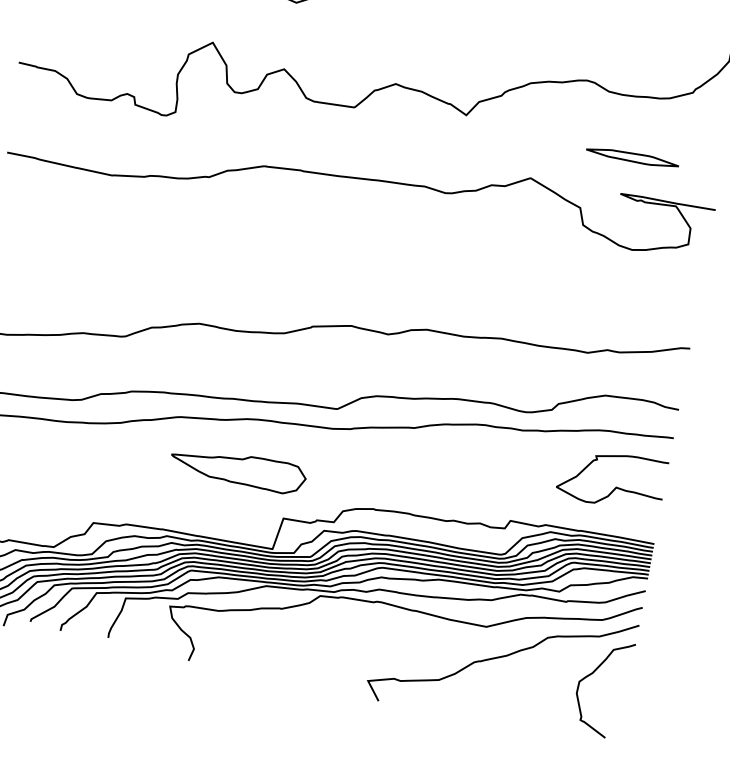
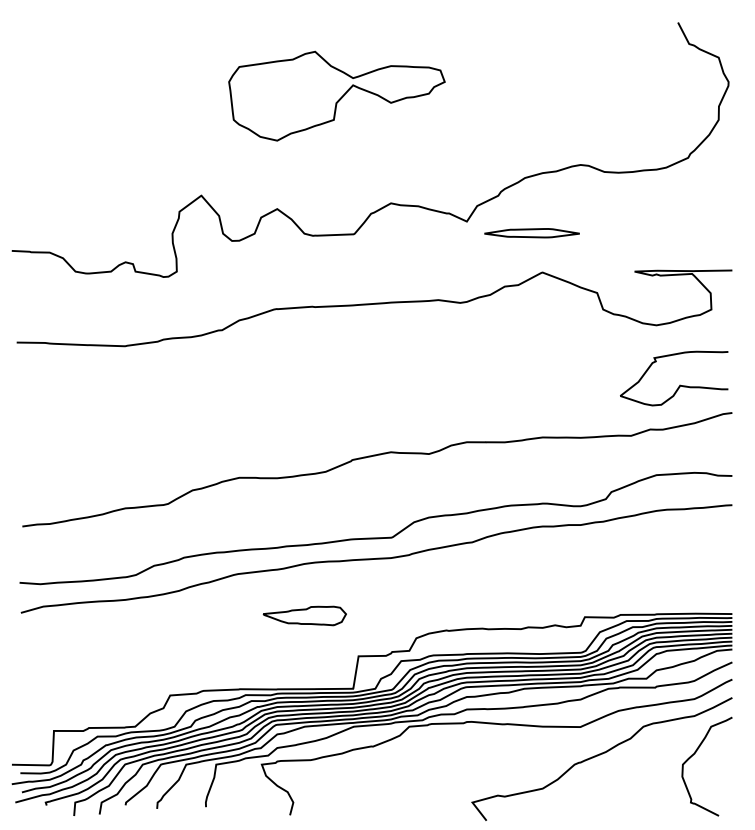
part: (632, 157) -> (531, 233), moved
part: (238, 469) -> (304, 615), size x0.6
curve: (616, 486) -> (680, 384), moved

